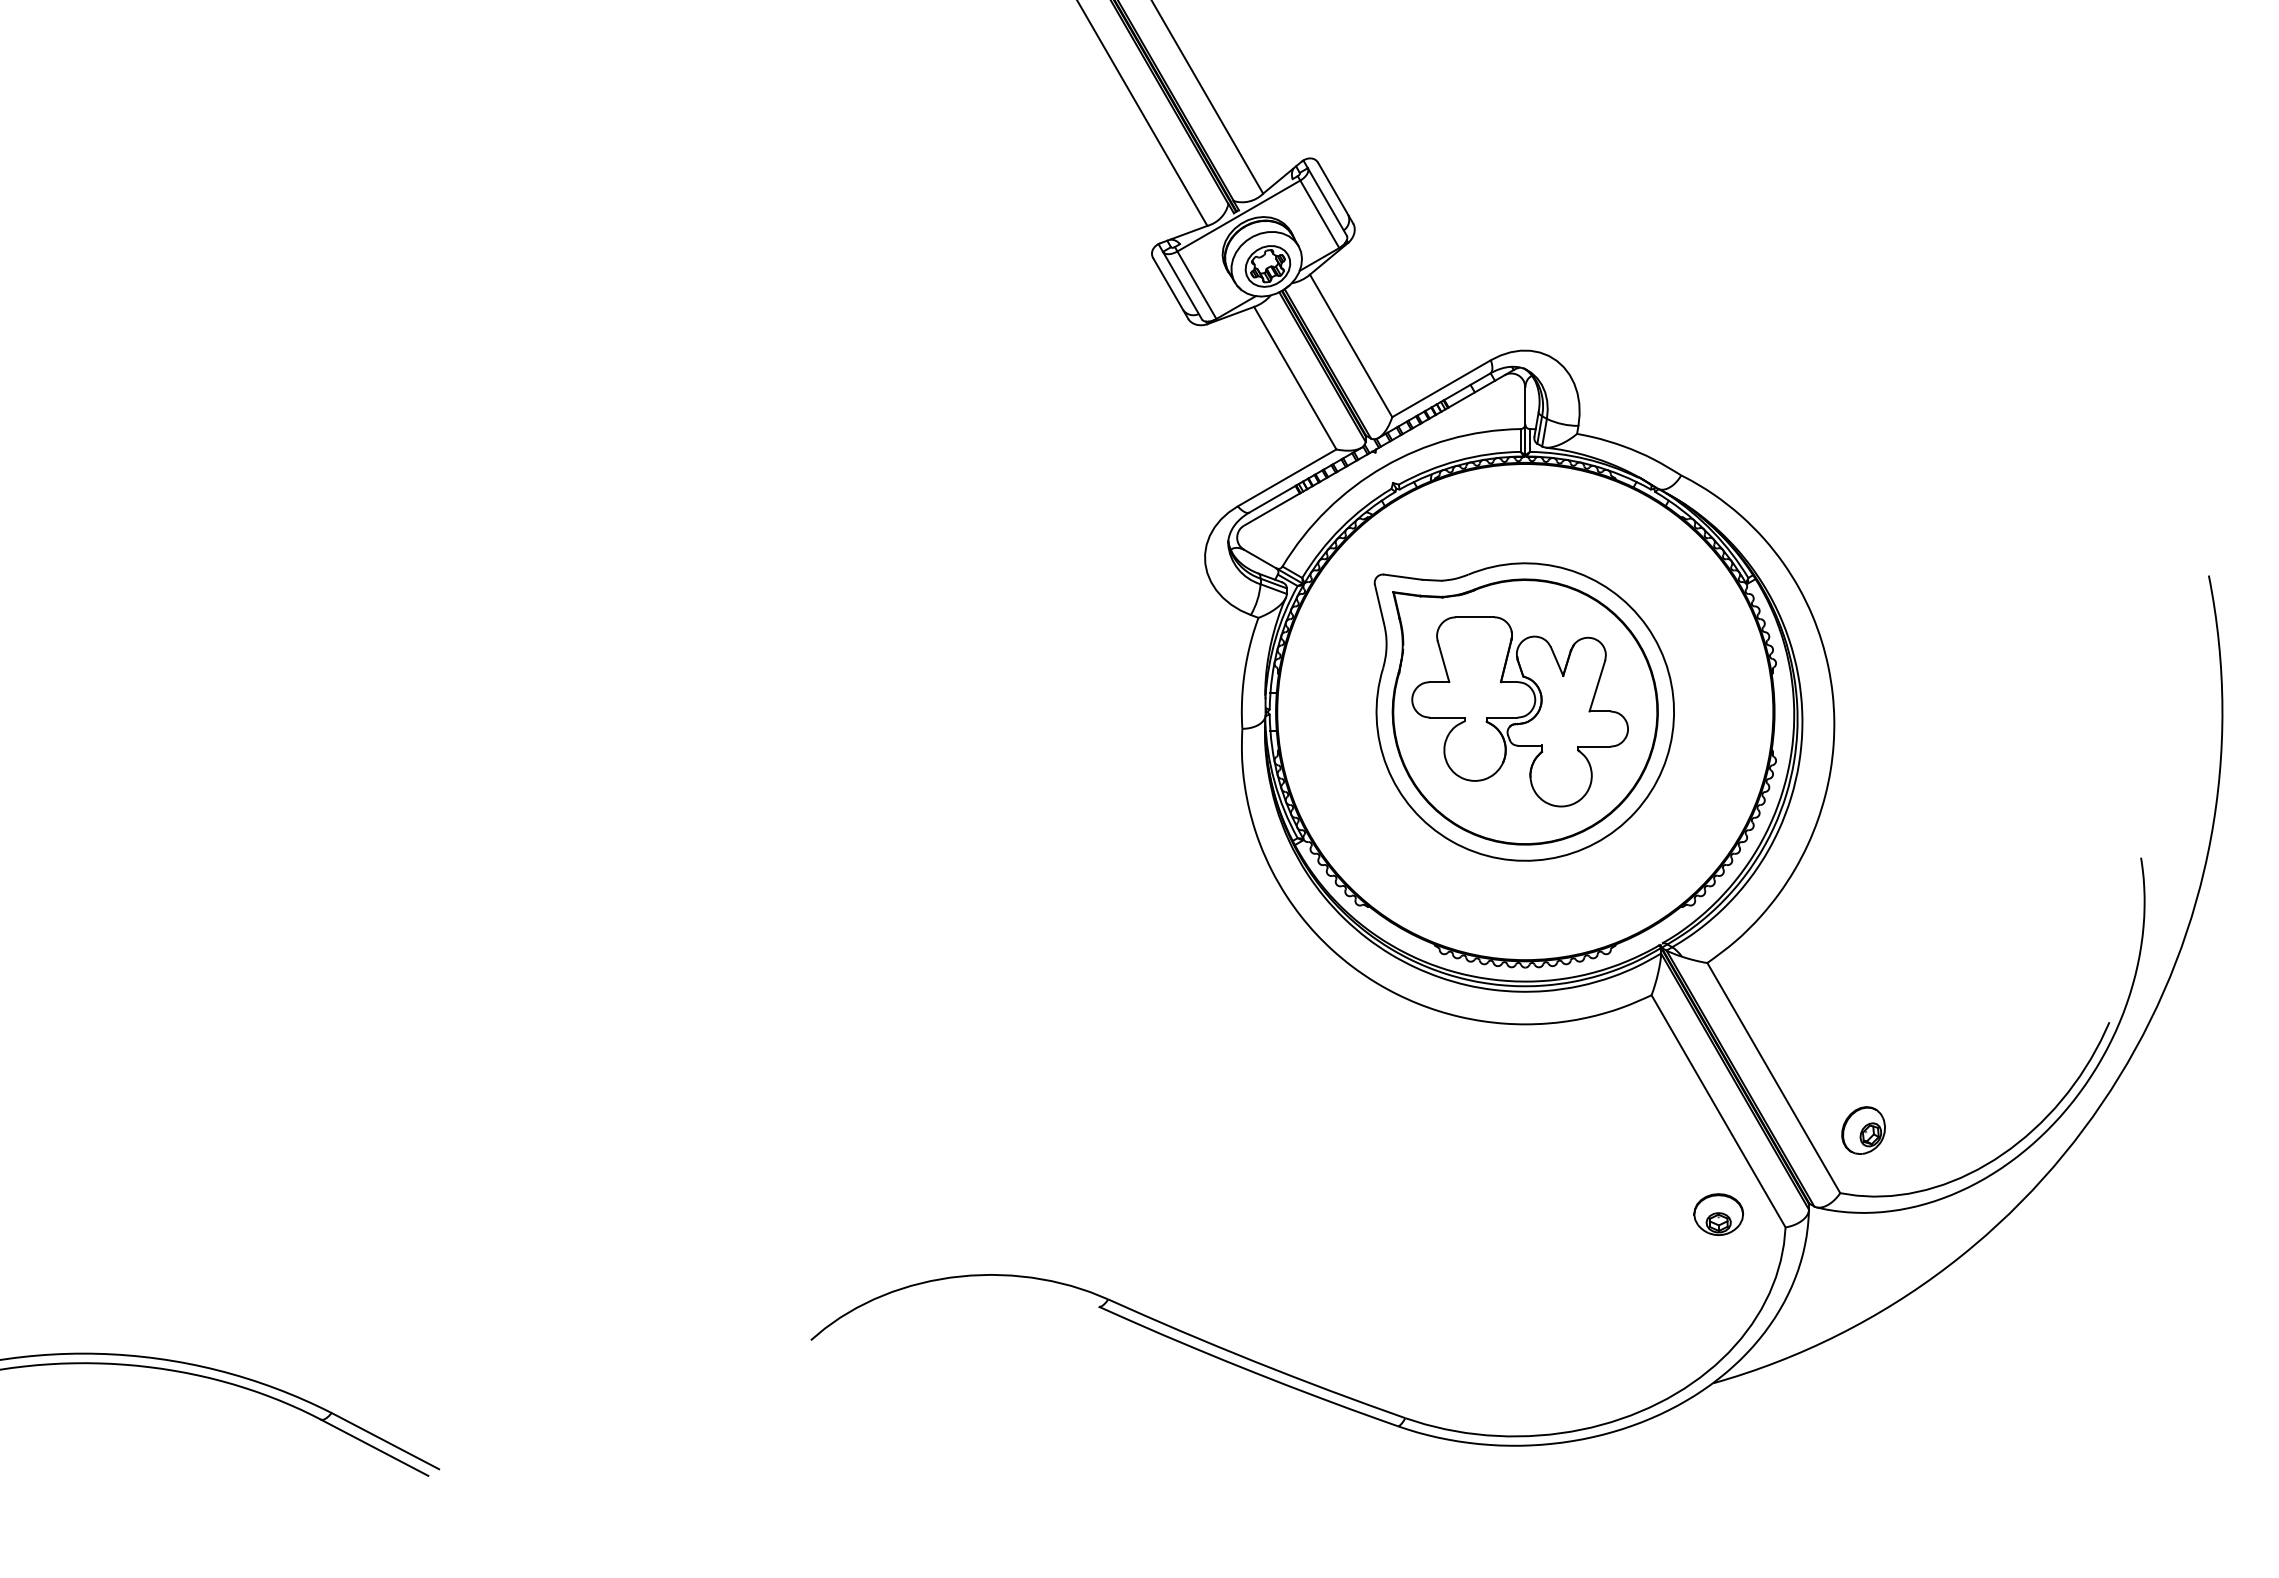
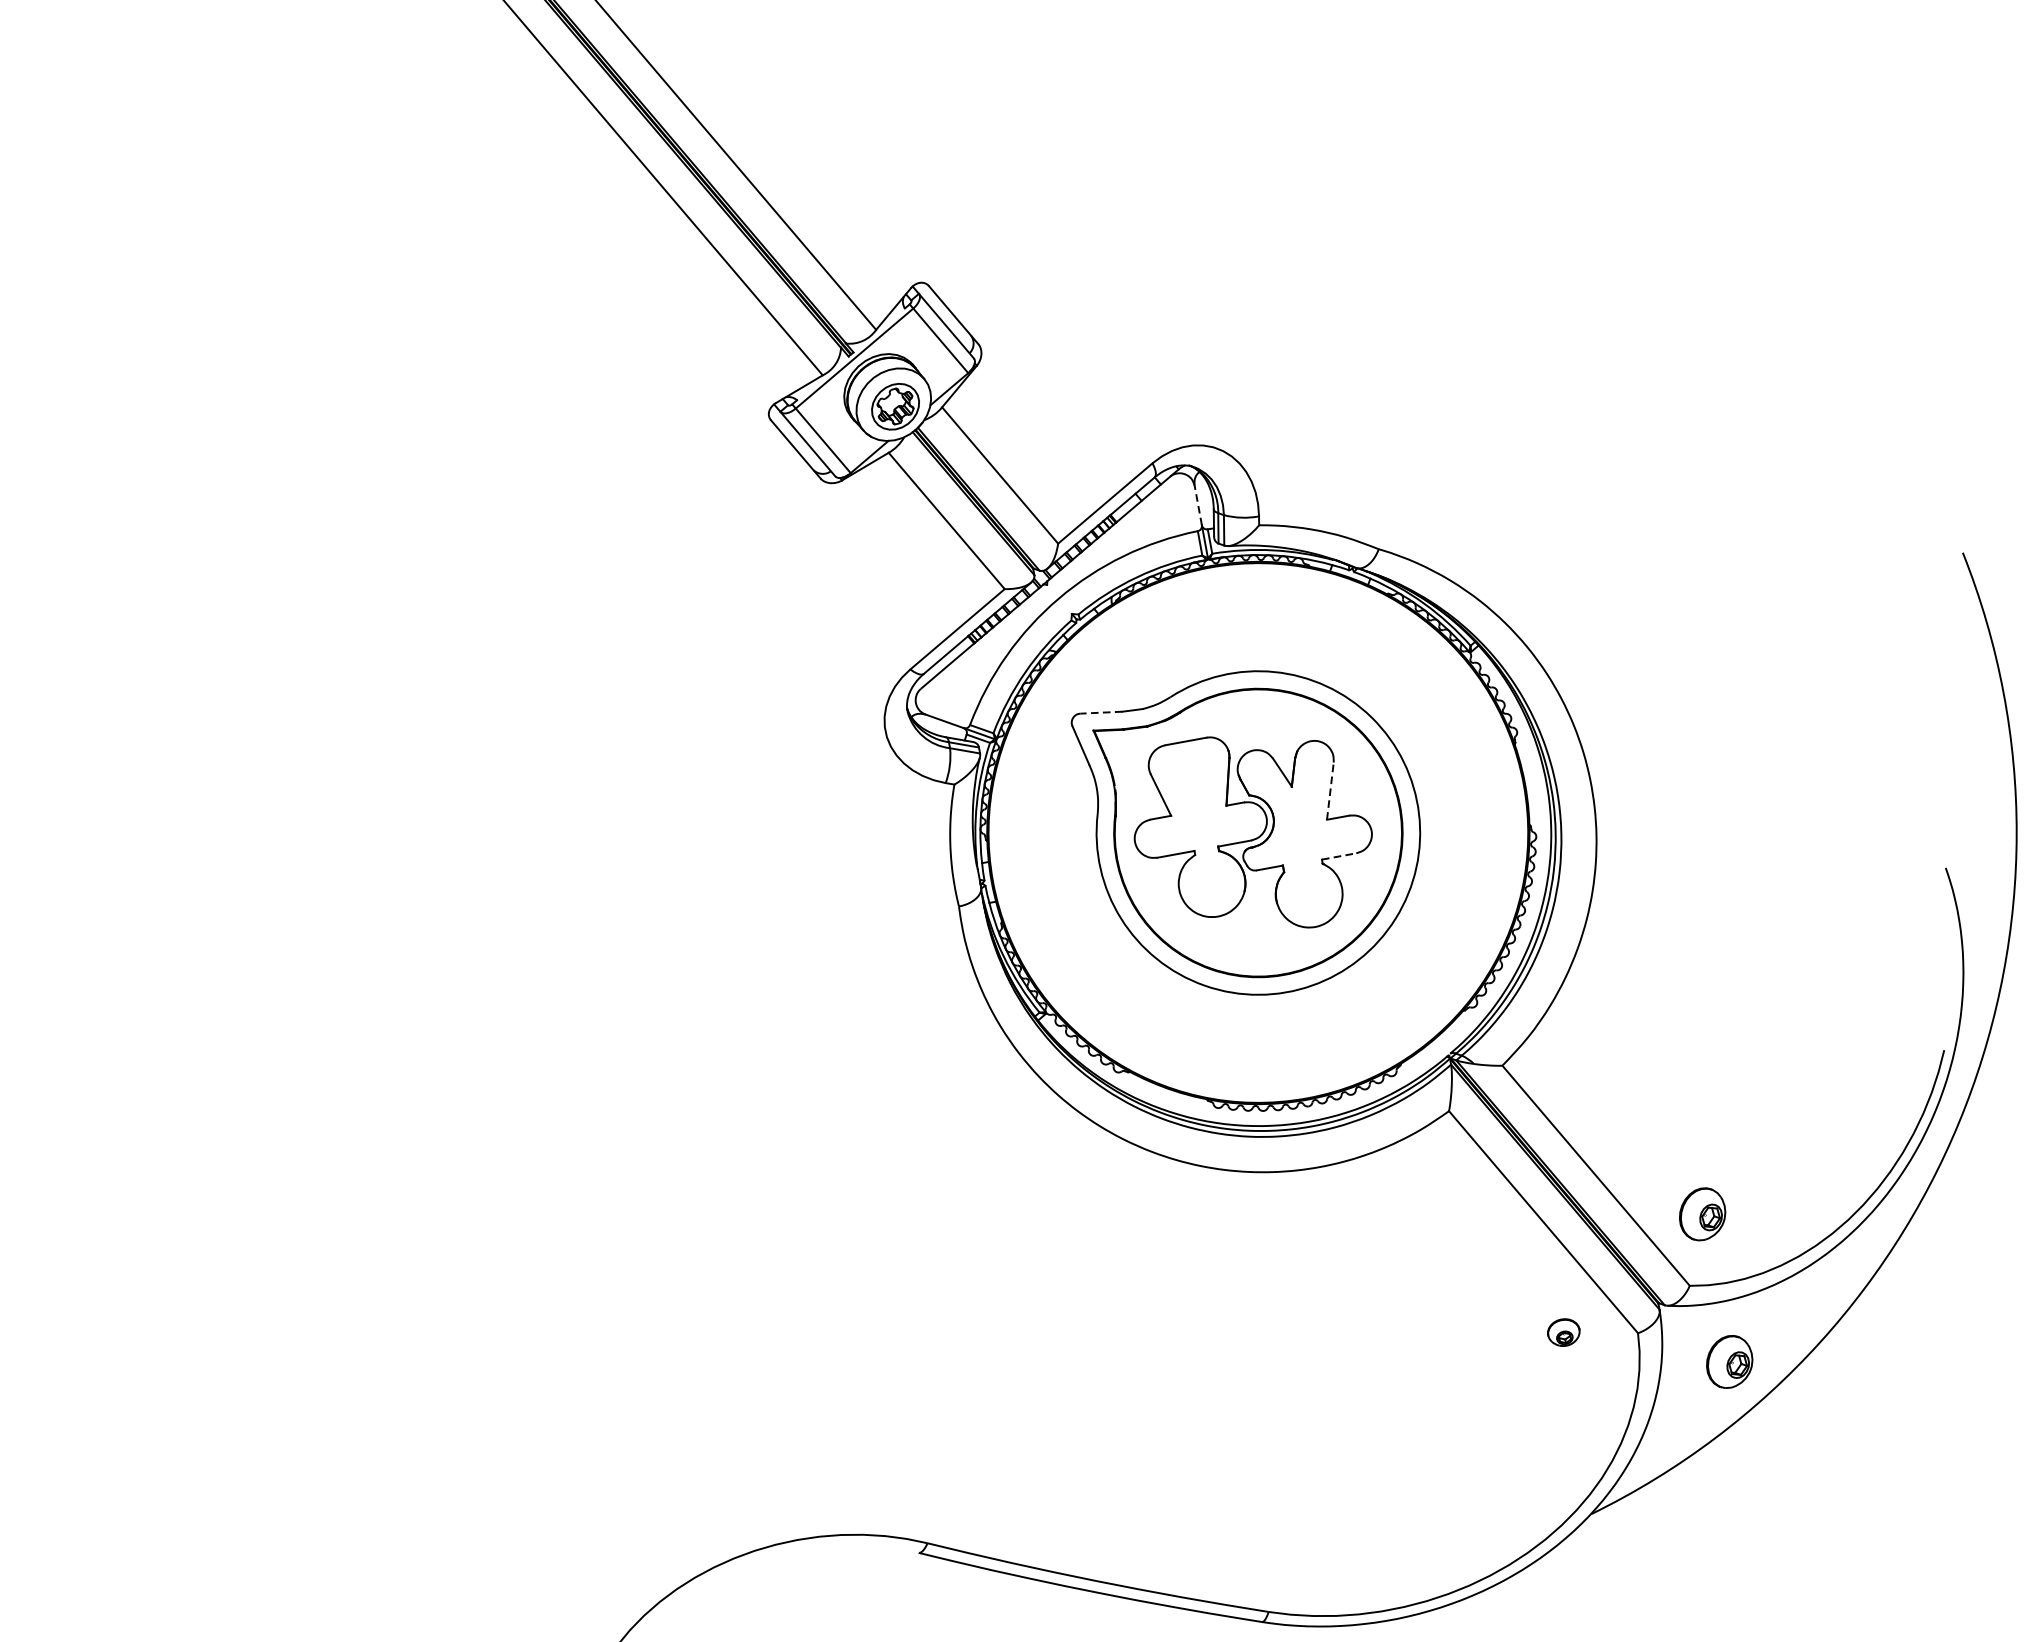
line: (1525, 405) -> (1198, 504), solid -> dashed
line: (1402, 577) -> (1100, 713), solid -> dashed
line: (1597, 685) -> (1330, 790), solid -> dashed
line: (1594, 746) -> (1339, 856), solid -> dashed
part: (1718, 1214) -> (1563, 1332), size x0.6
part: (1863, 1268) -> (1729, 1361), added

